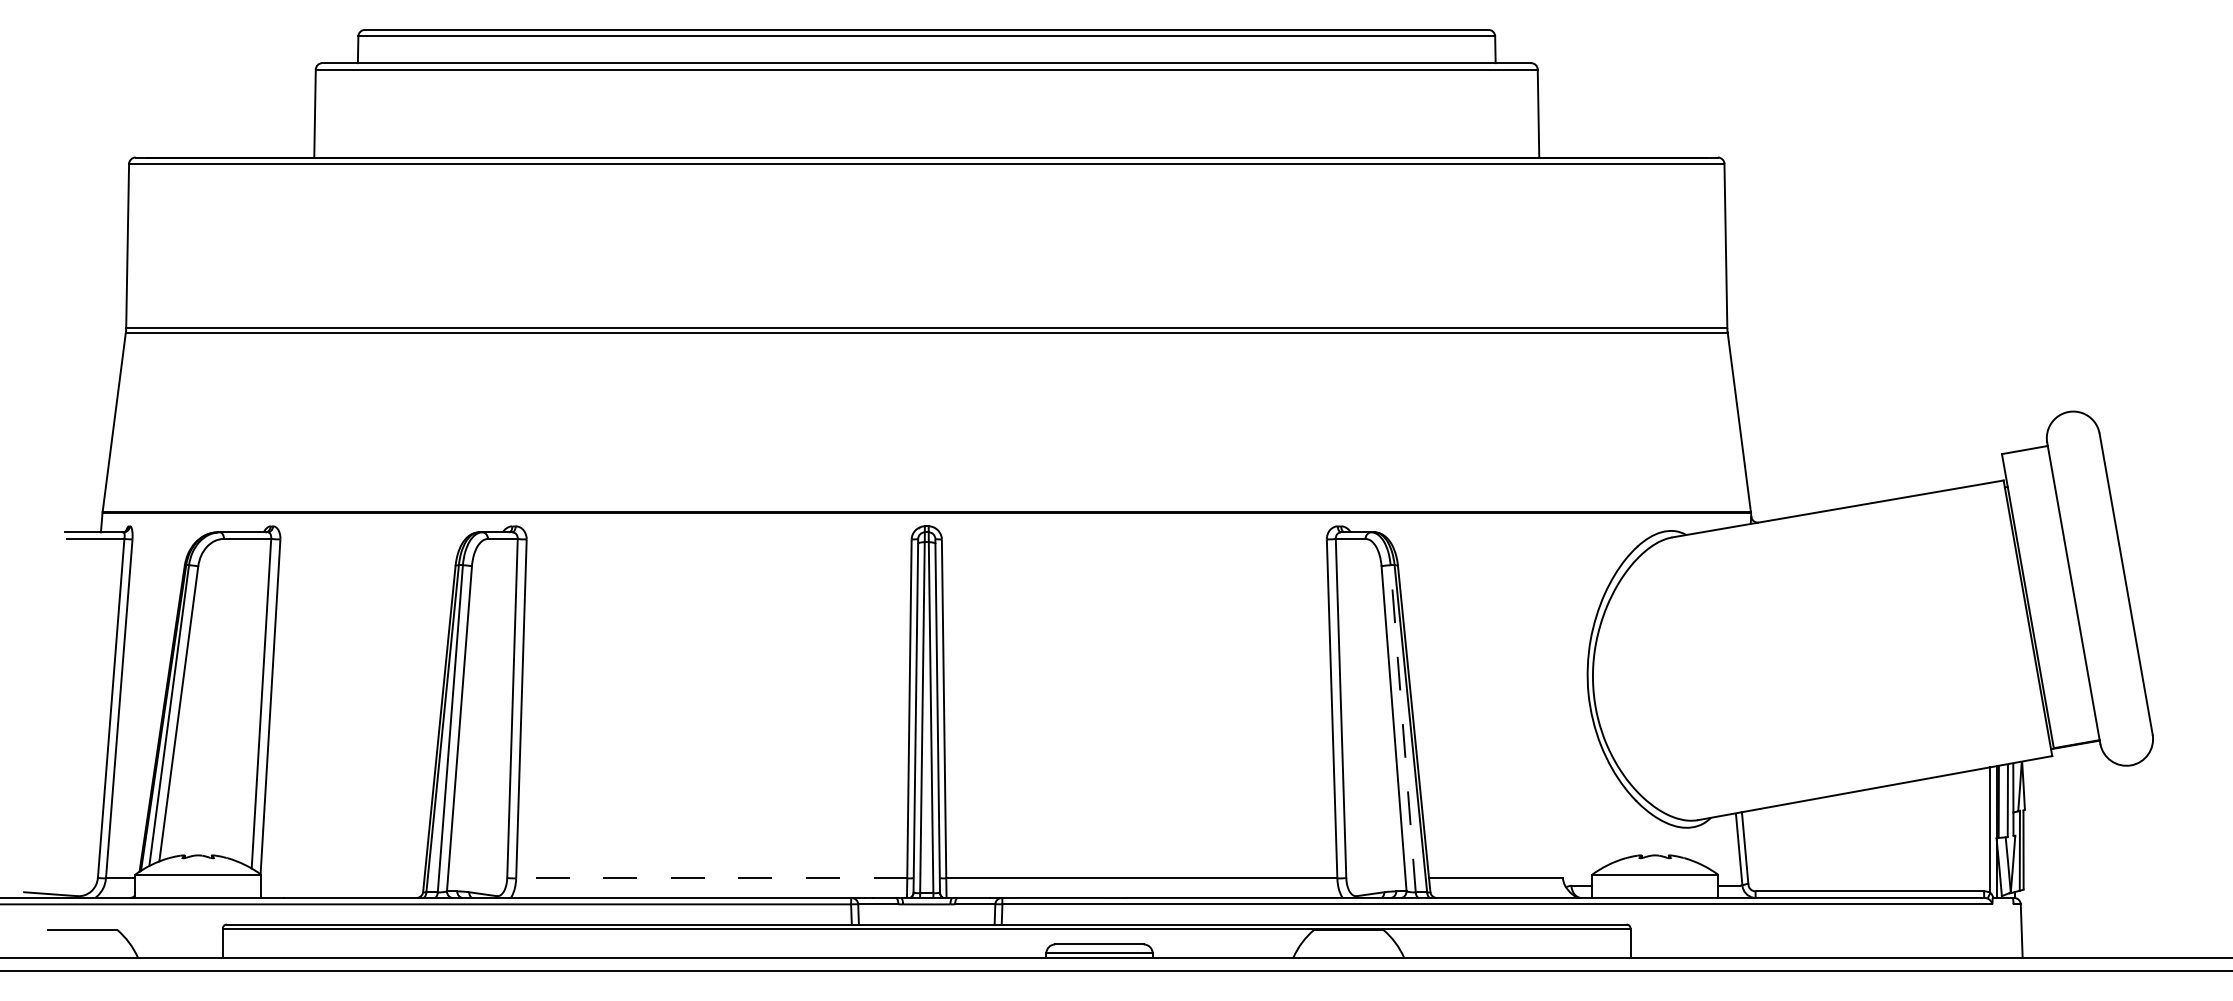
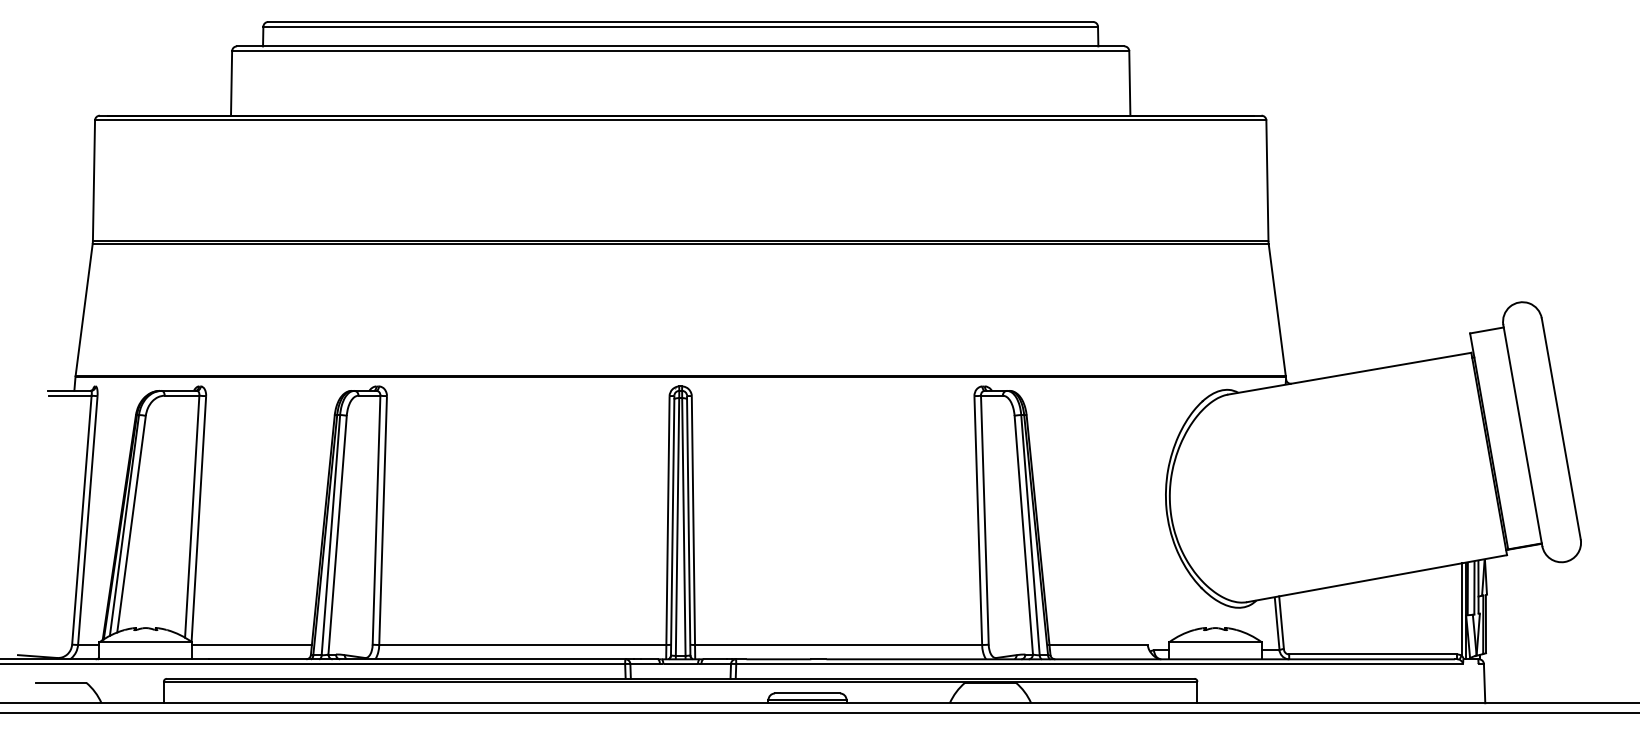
line: (1403, 728) -> (1030, 534), dashed -> solid
line: (342, 878) -> (251, 645), added
line: (711, 878) -> (522, 645), dashed -> solid

